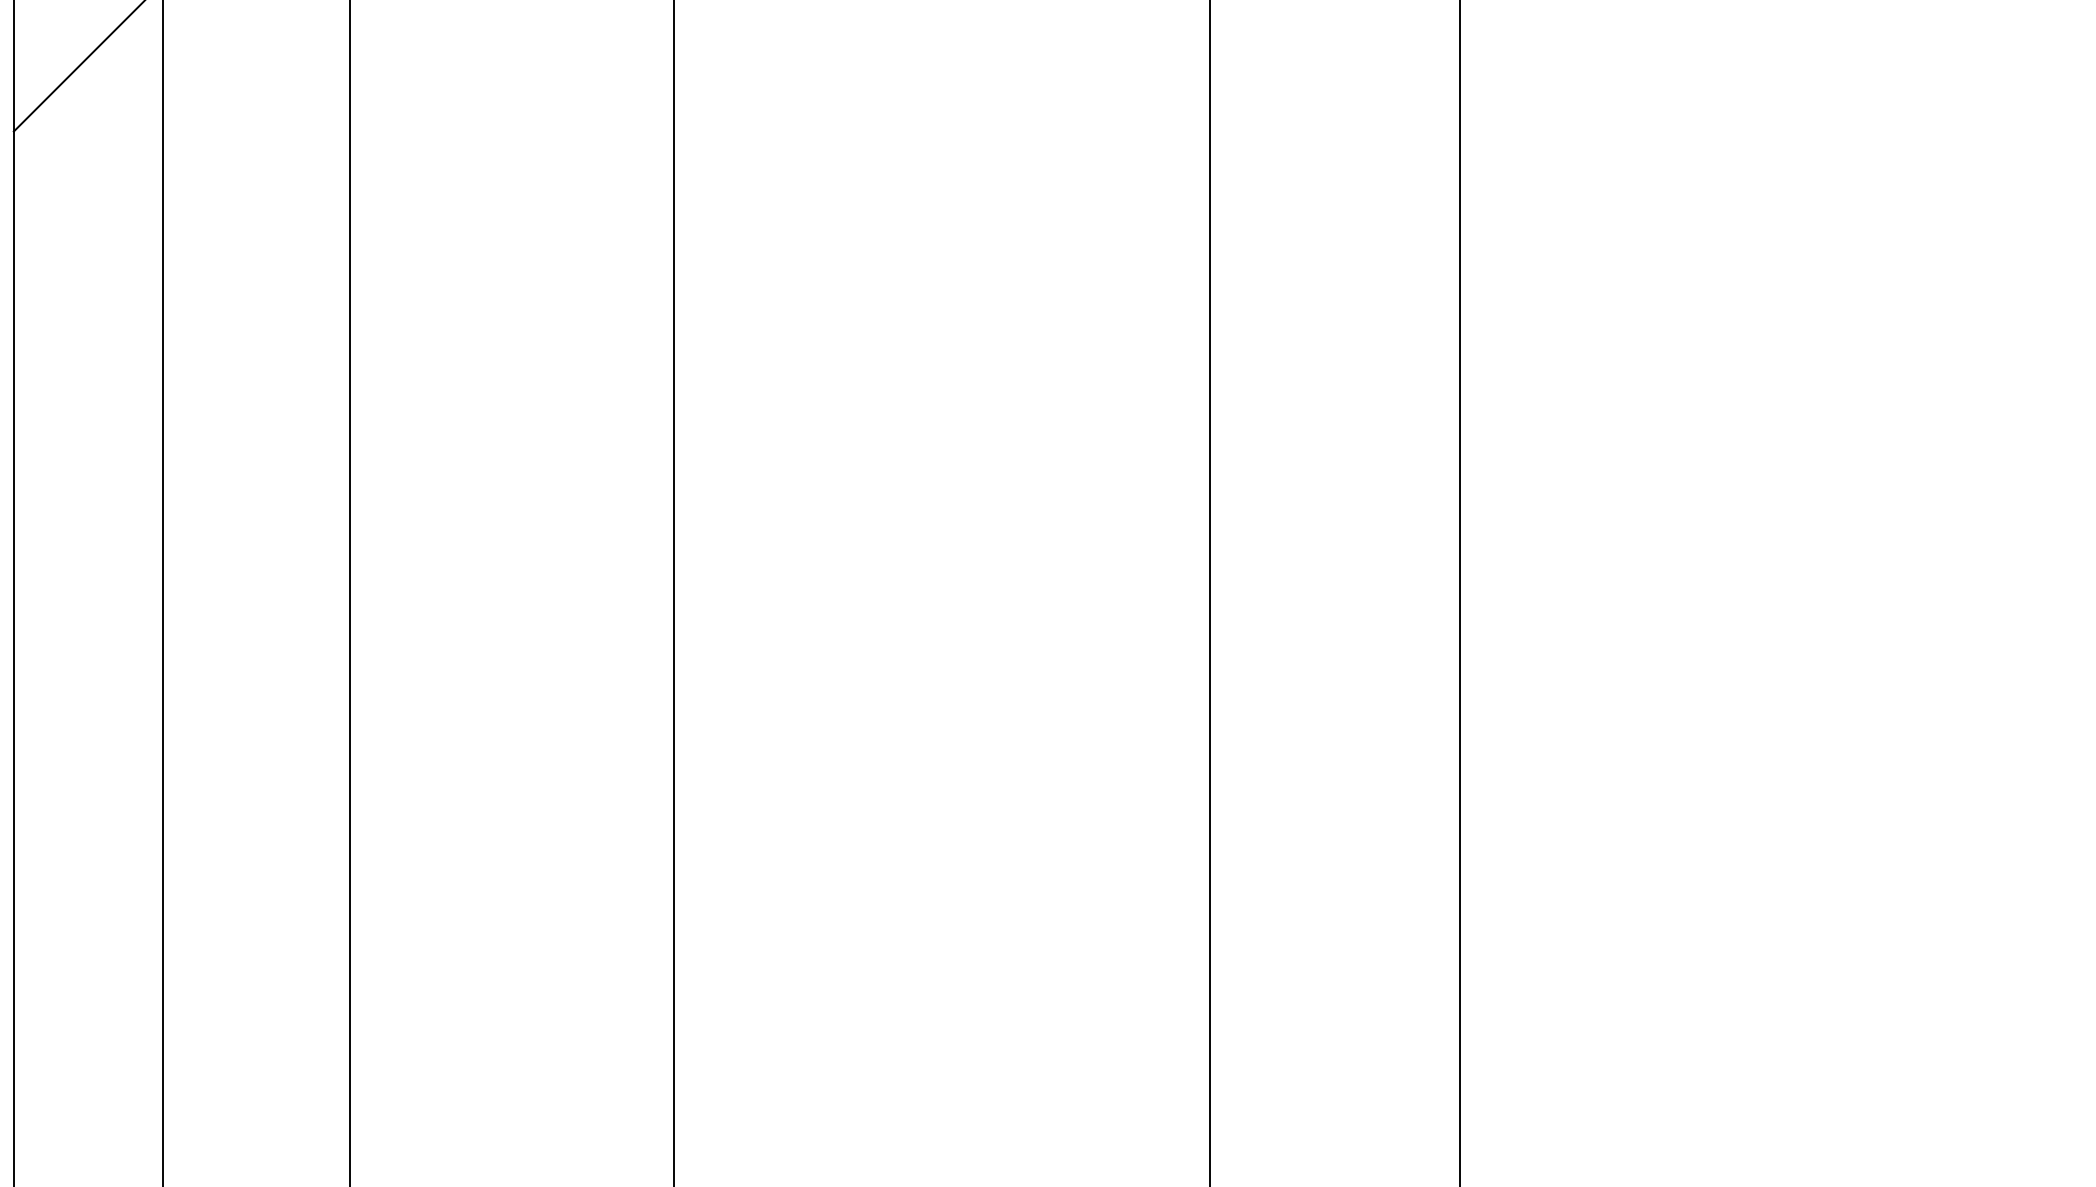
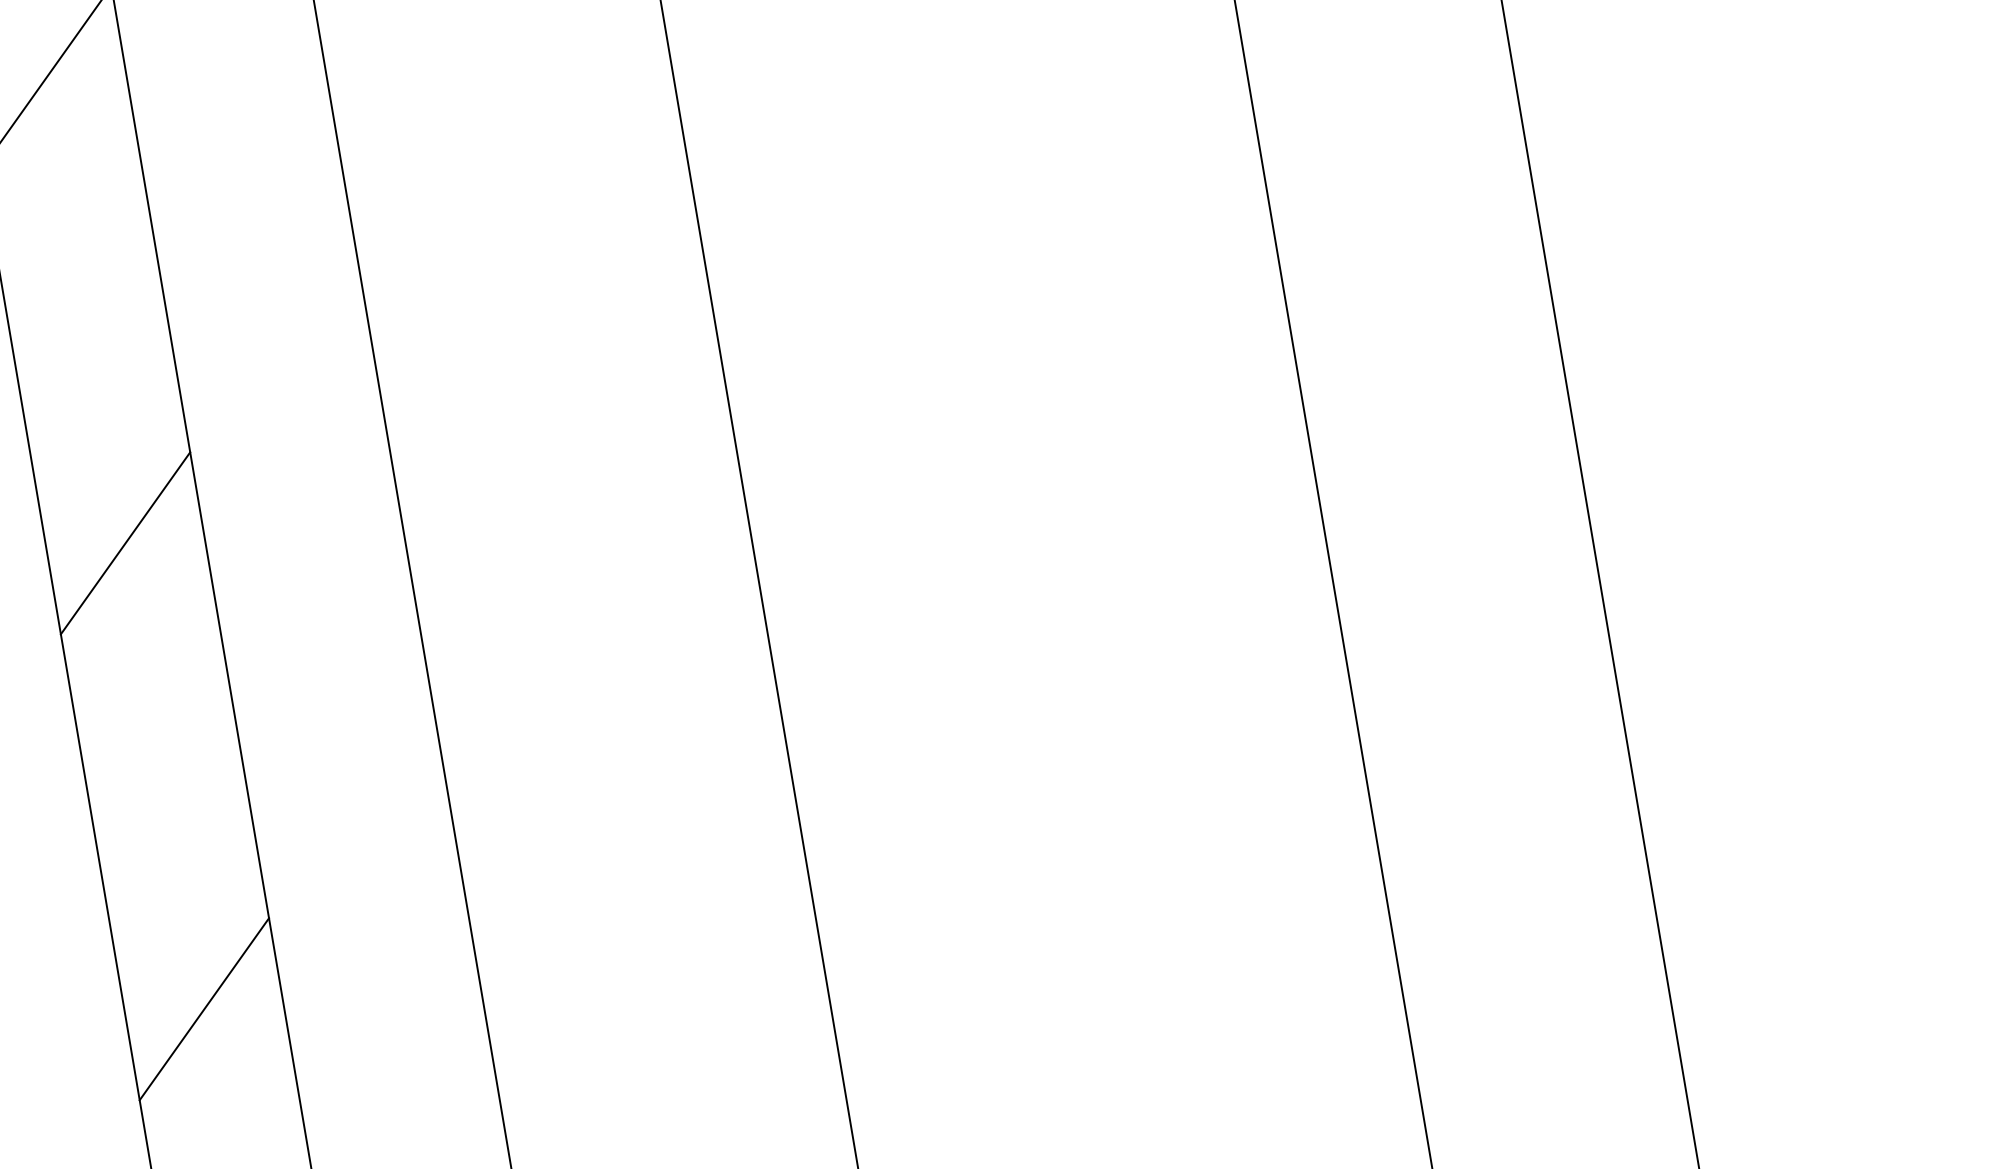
line: (88, 504) -> (125, 543), added
line: (88, 951) -> (204, 1008), added

